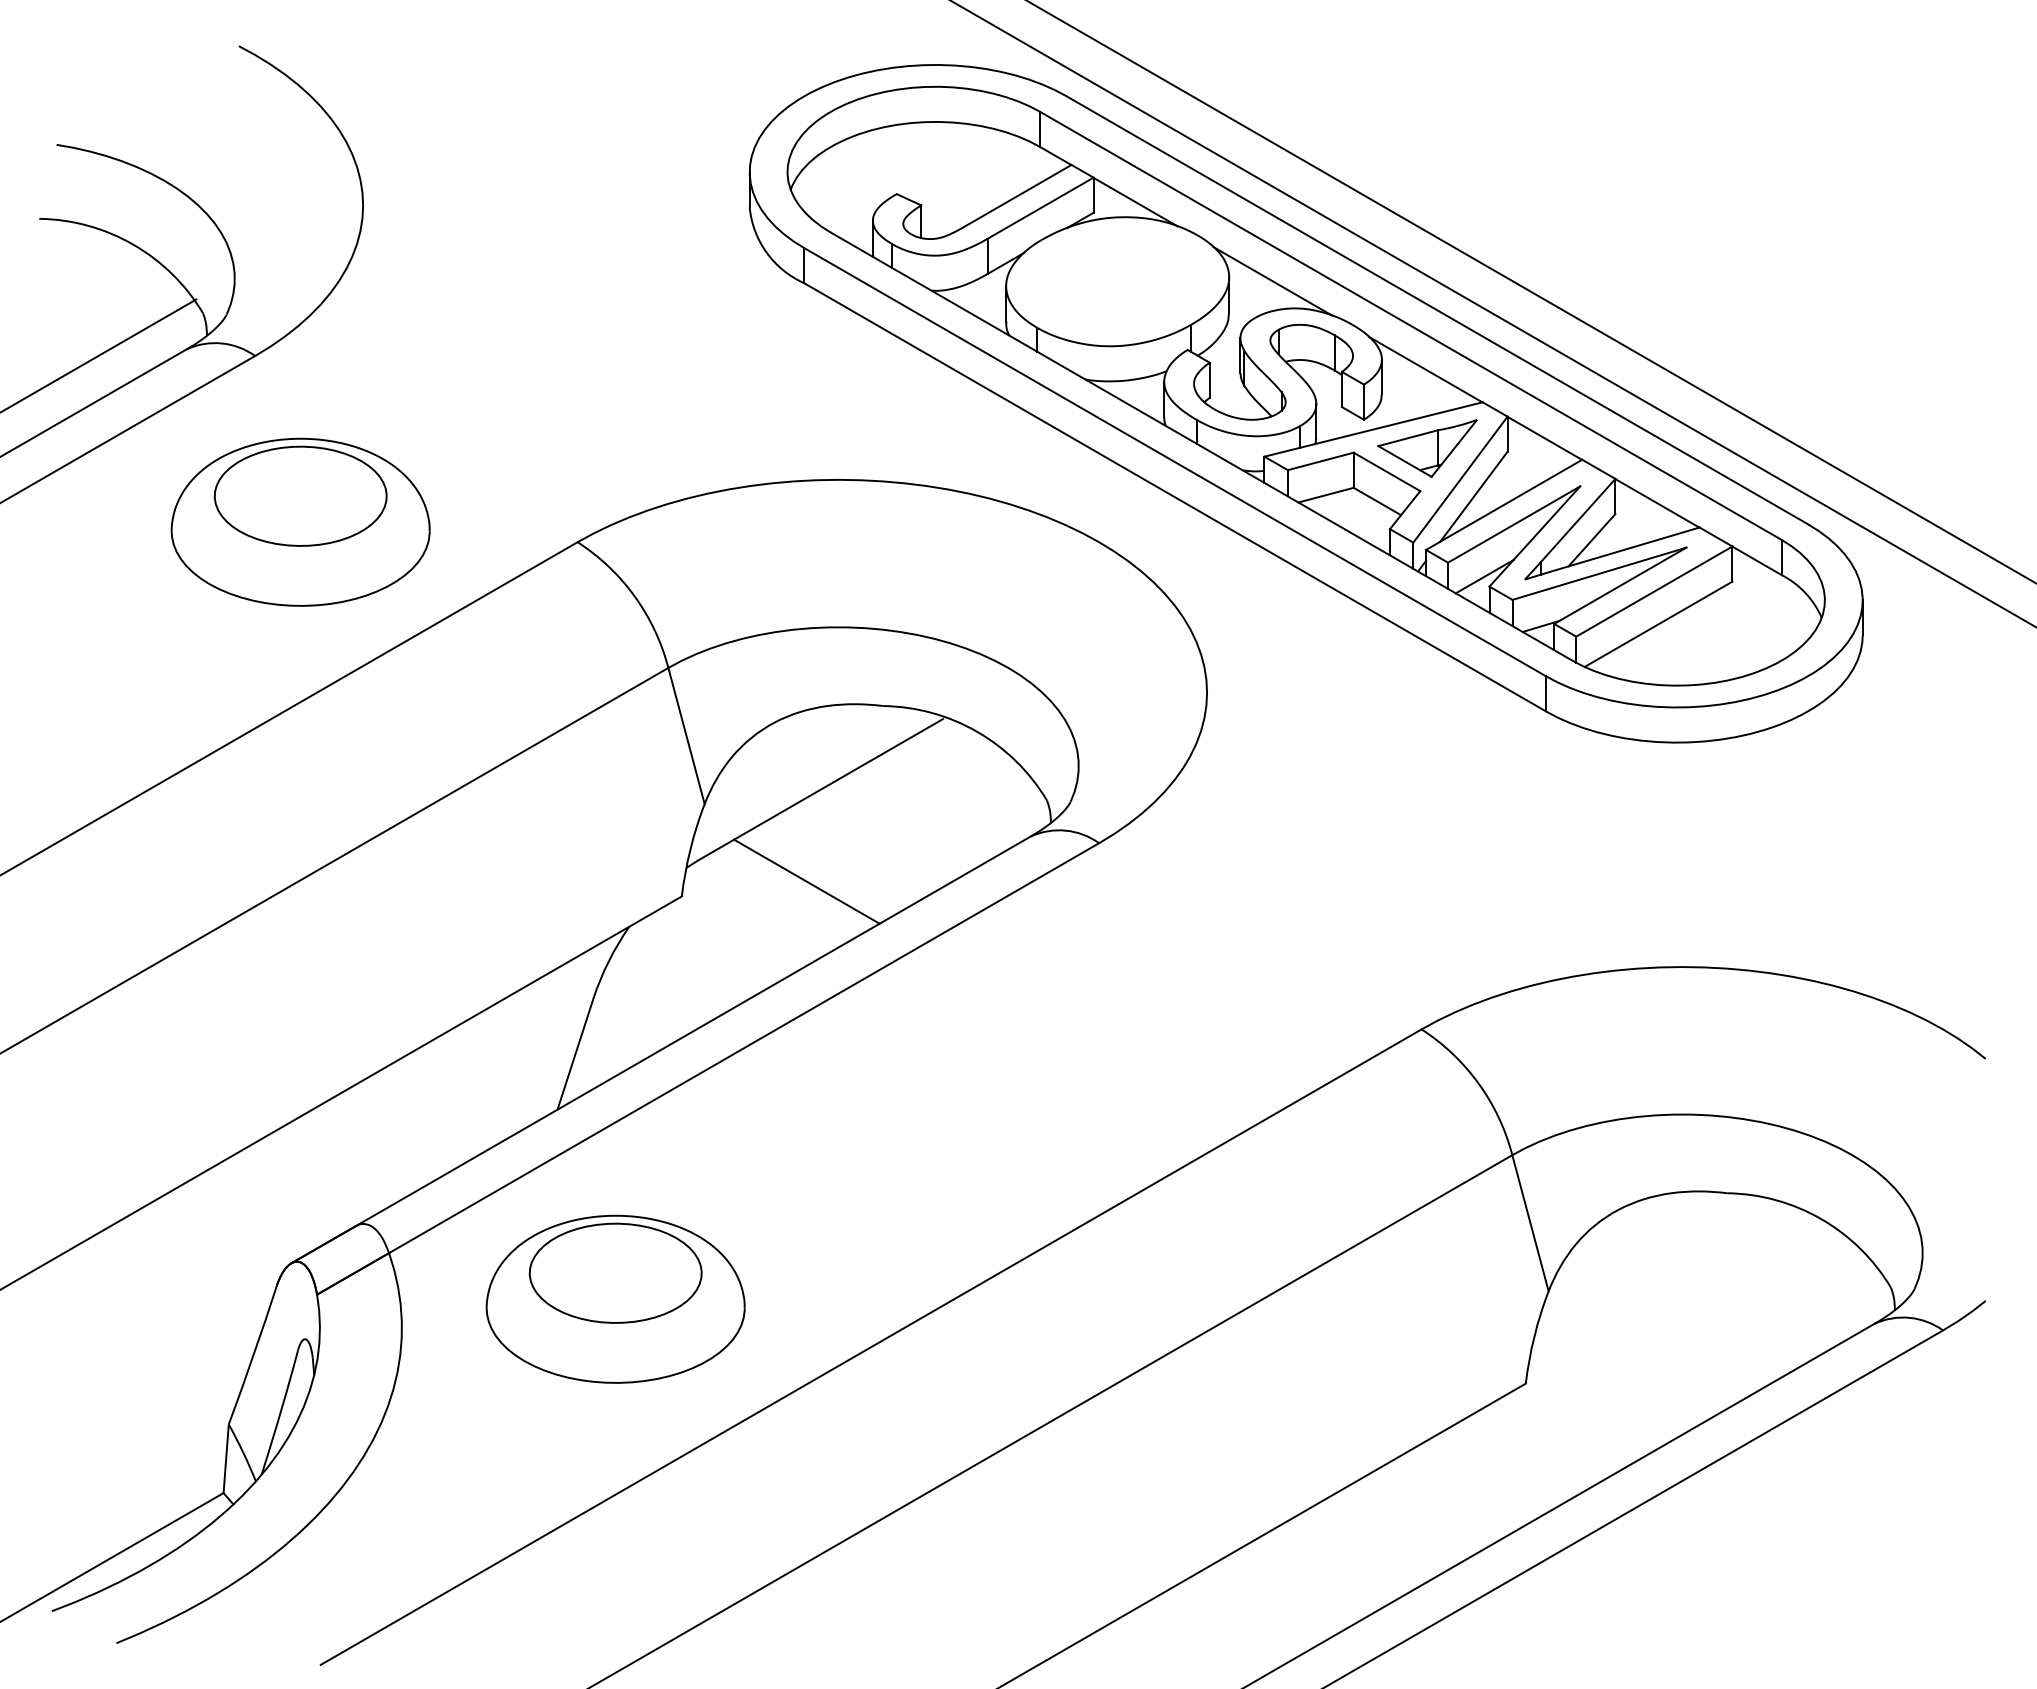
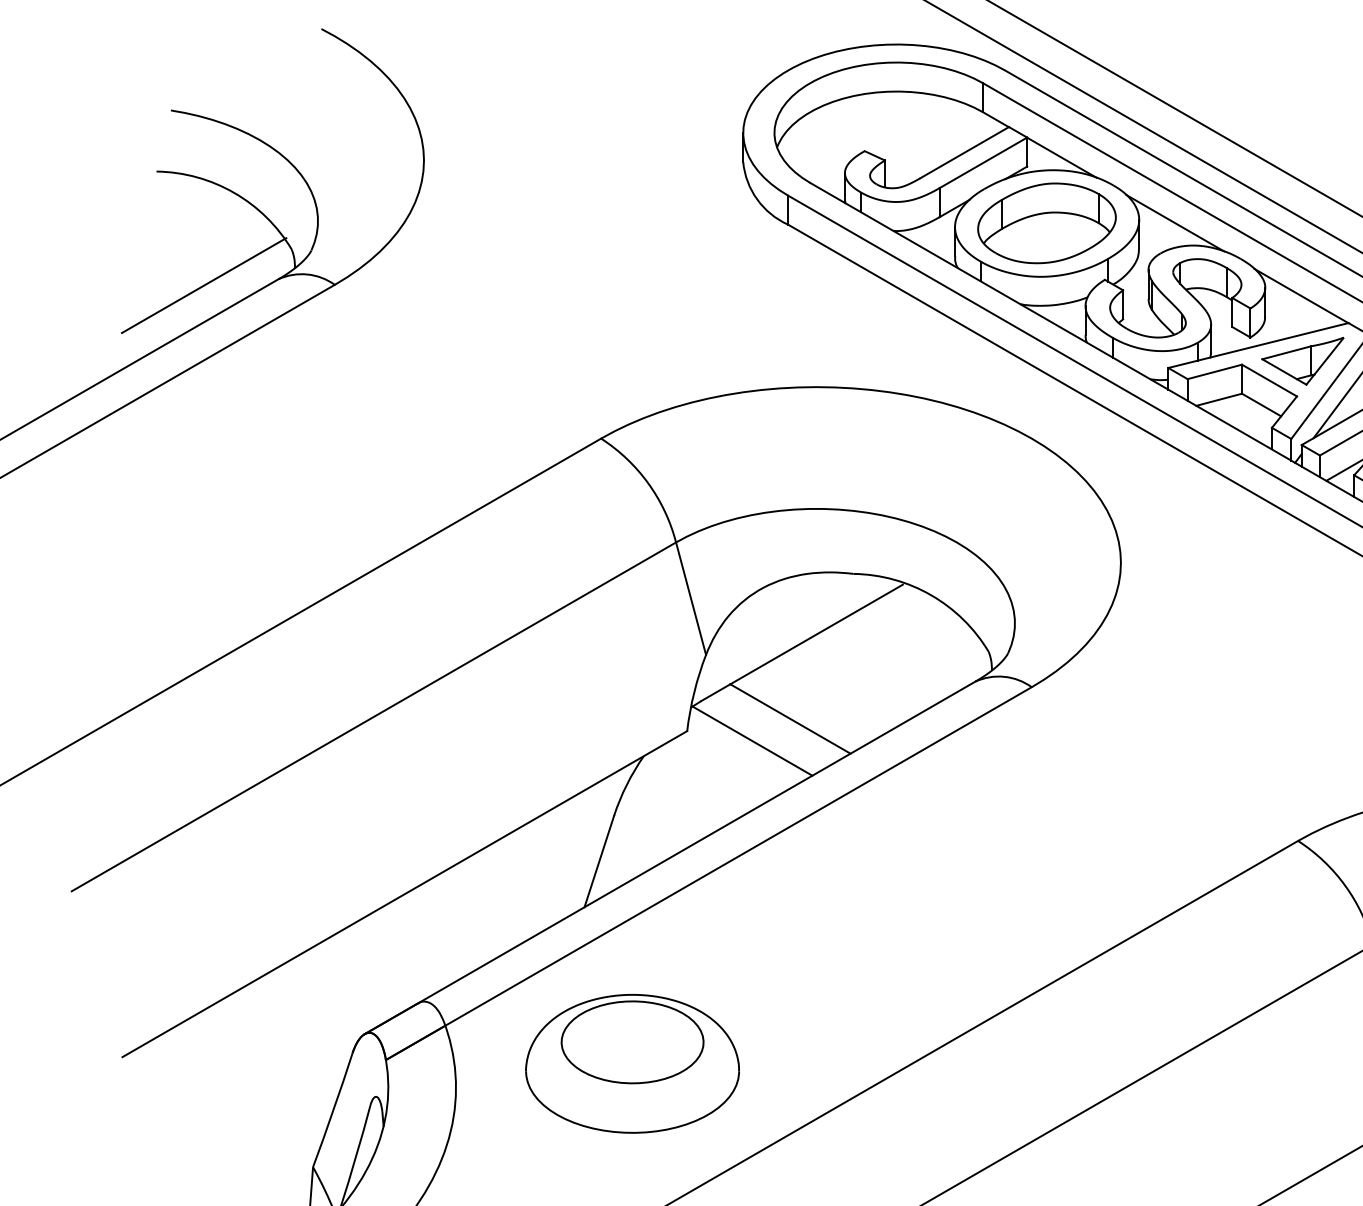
part: (1117, 281) -> (1046, 223), added
part: (300, 521) -> (372, 421), removed
line: (760, 908) -> (752, 741), added

